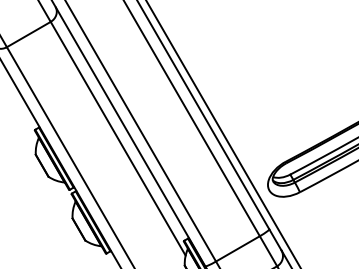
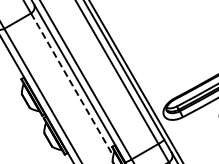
line: (118, 140) -> (72, 85), solid -> dashed

